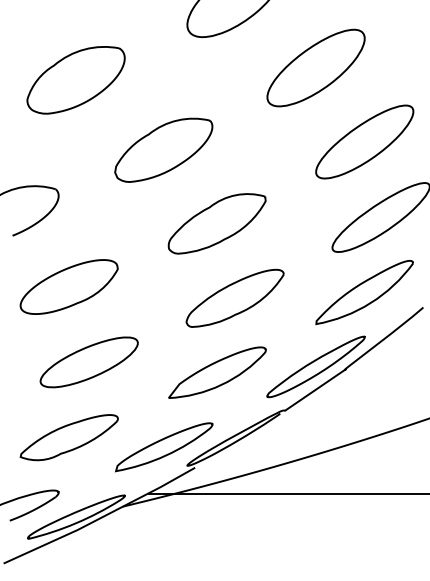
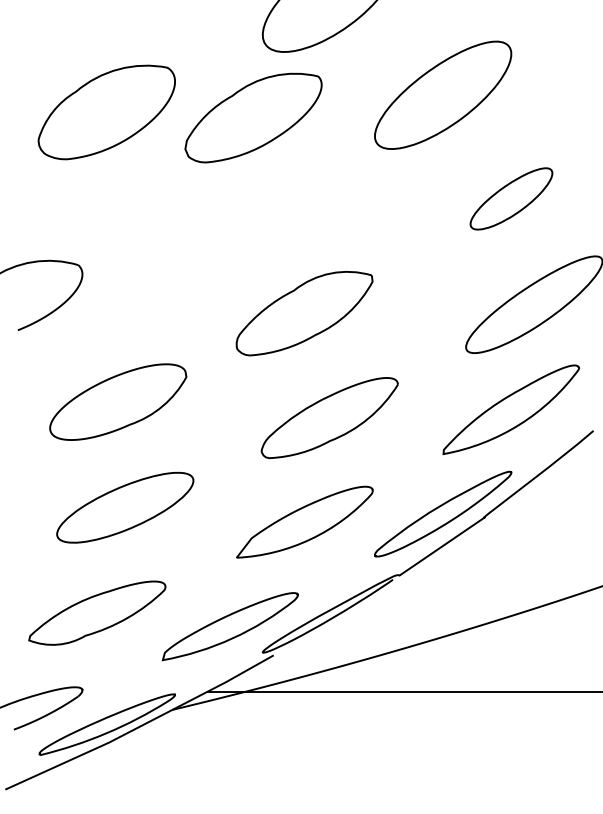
part: (364, 141) -> (510, 198), size x0.6
part: (163, 149) -> (253, 116), moved
part: (68, 286) -> (117, 401), moved

